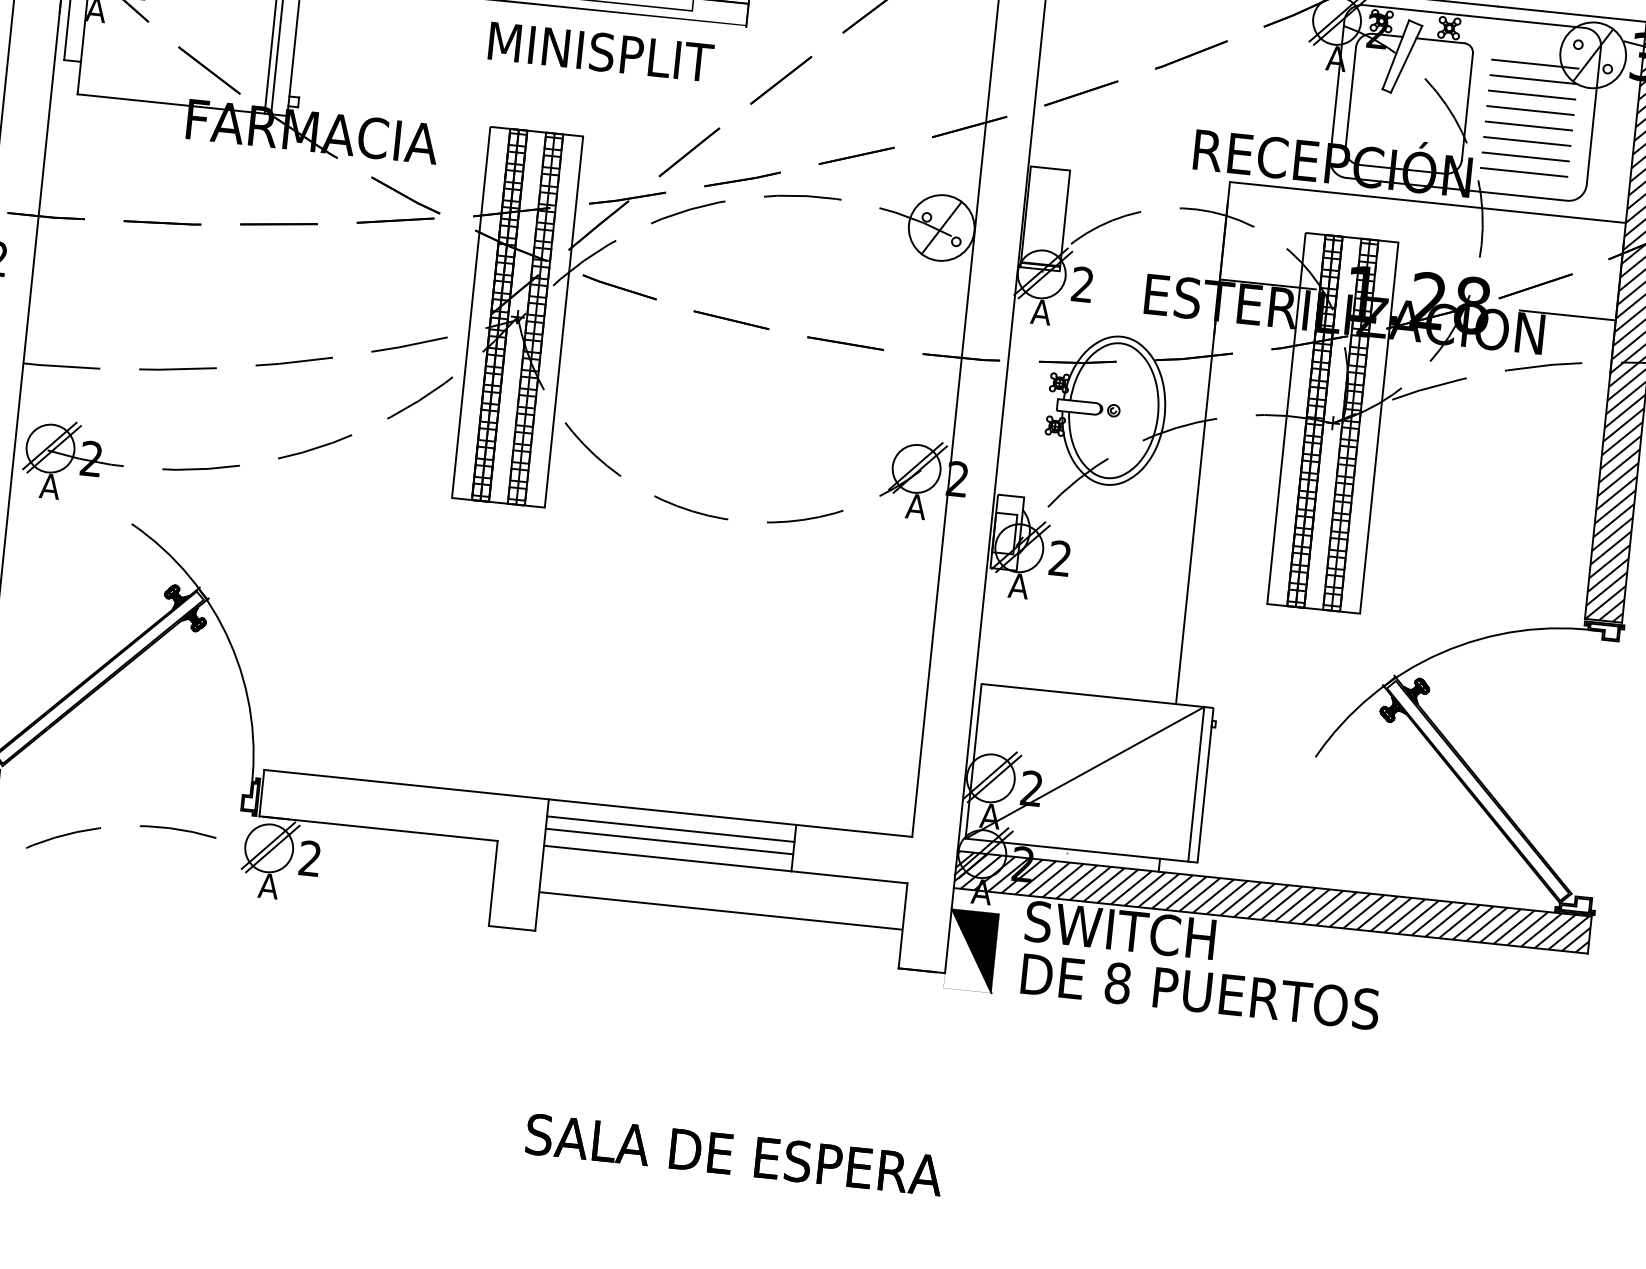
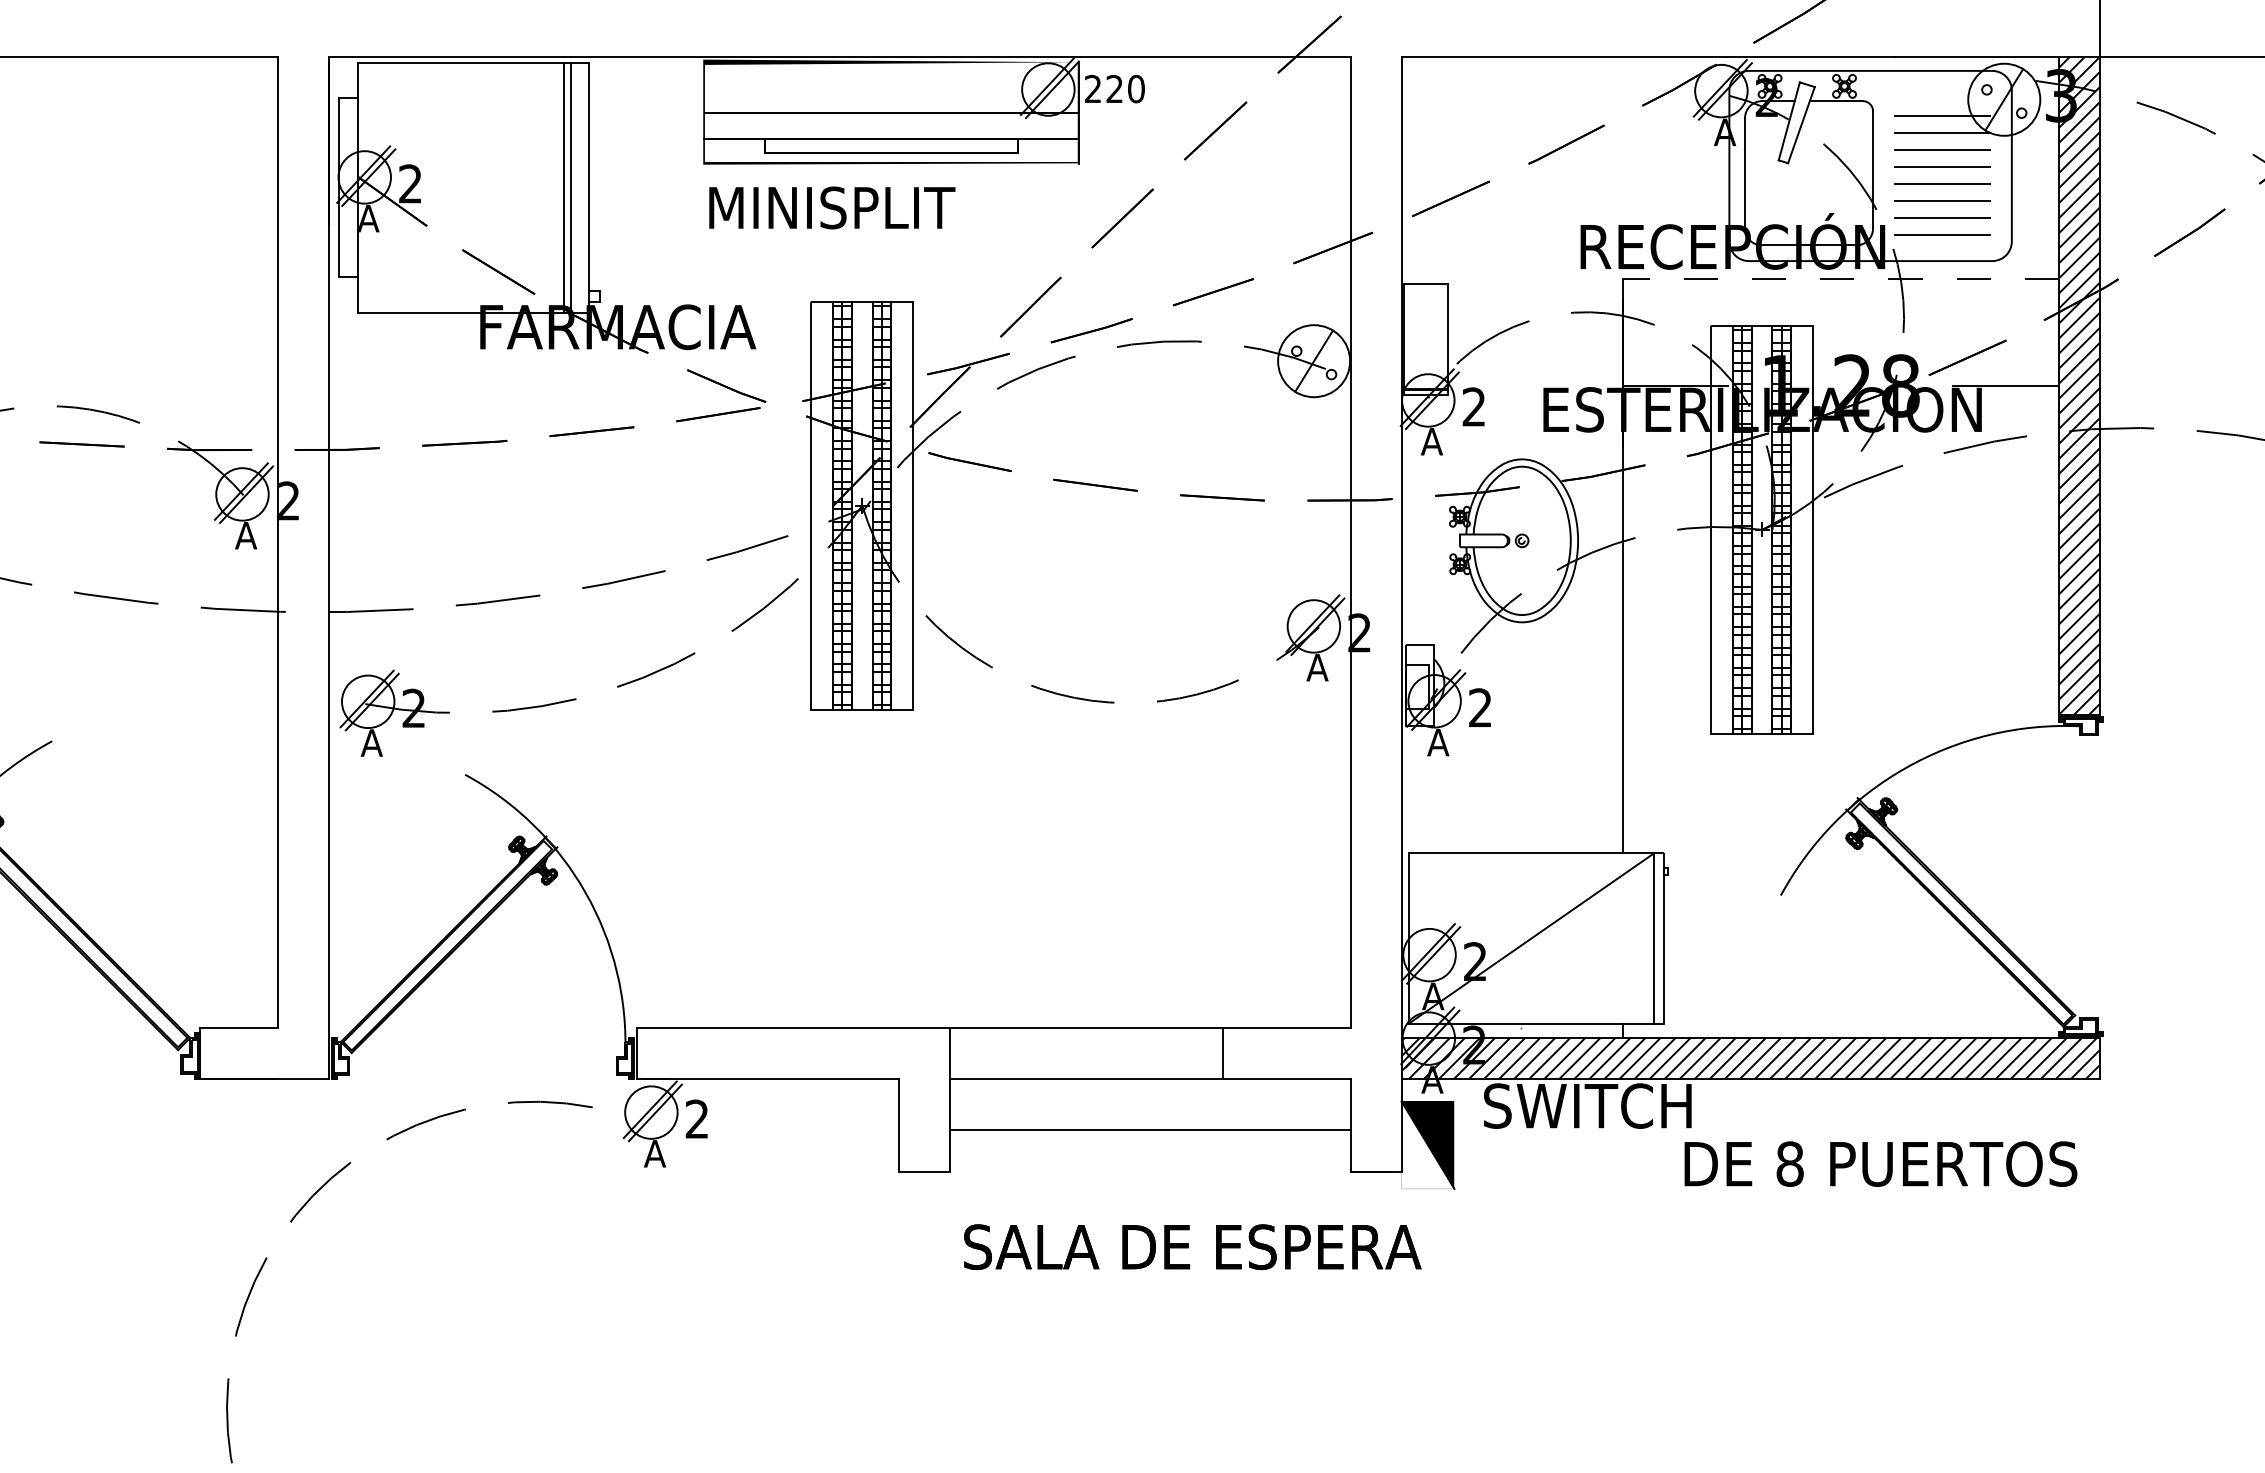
text: (601, 51) -> (832, 207), moved
line: (1427, 202) -> (1840, 278), solid -> dashed
line: (670, 829) -> (1086, 1046), removed
line: (669, 841) -> (1086, 1060), removed
text: (1200, 991) -> (1880, 1163), moved
text: (734, 1155) -> (1192, 1247), moved

